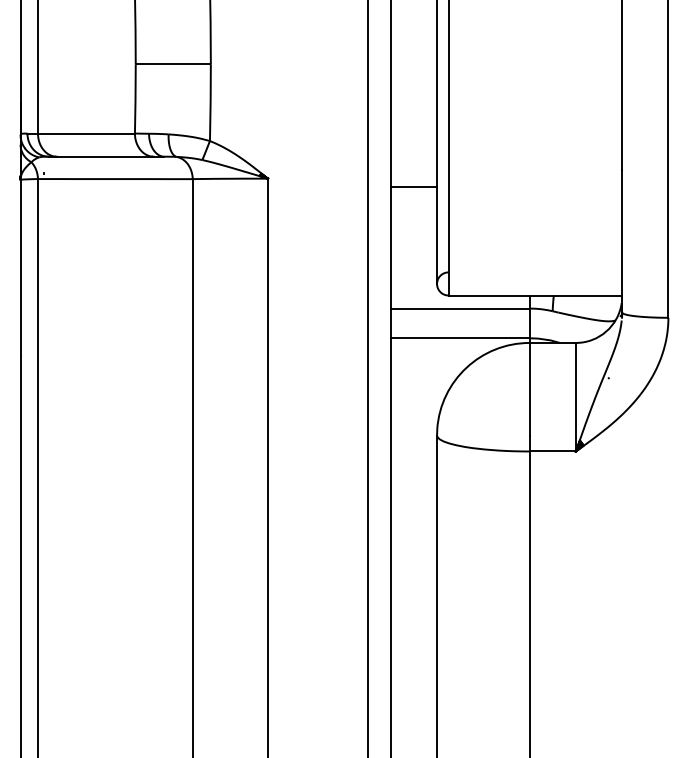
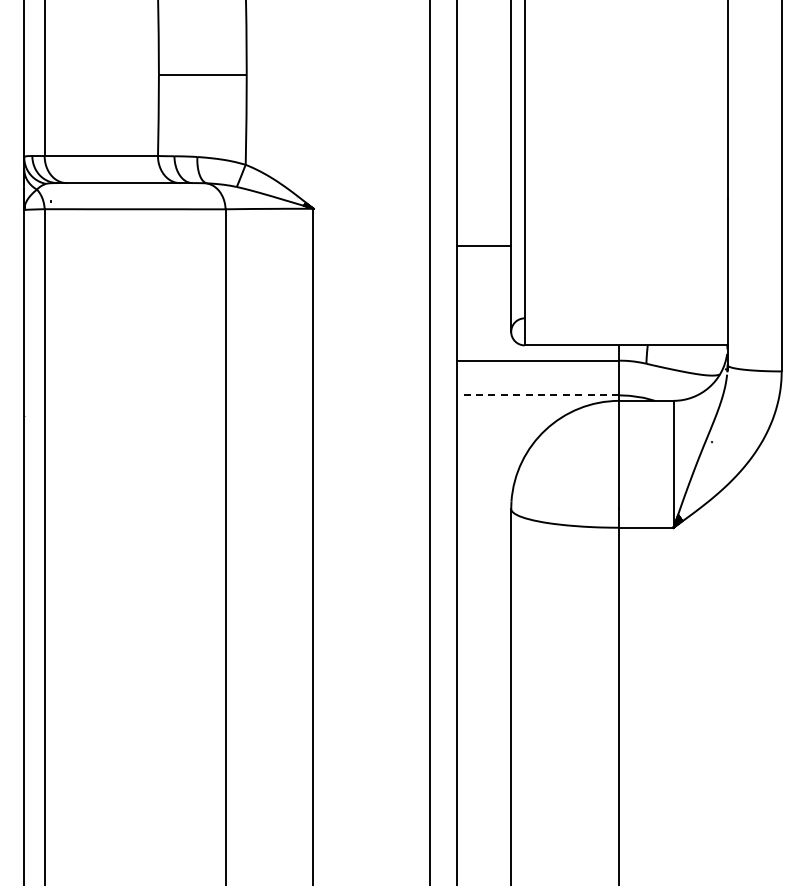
line: (414, 186) -> (484, 245), moved
line: (459, 338) -> (537, 395), solid -> dashed

